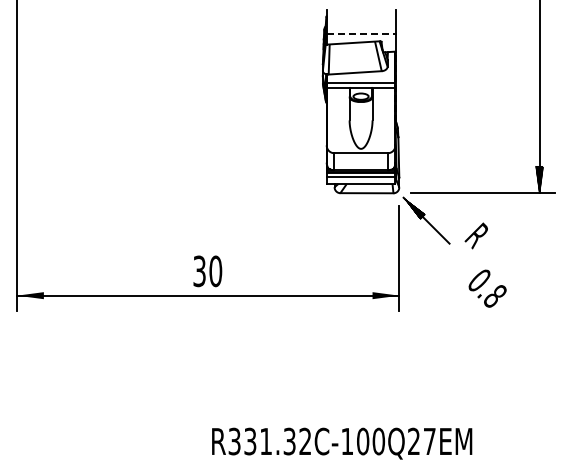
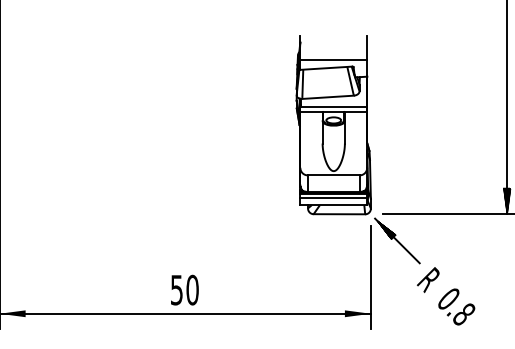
line: (361, 34) -> (334, 60), dashed -> solid
text: (475, 235) -> (427, 279), moved
text: (199, 270) -> (176, 289), 30 -> 50

